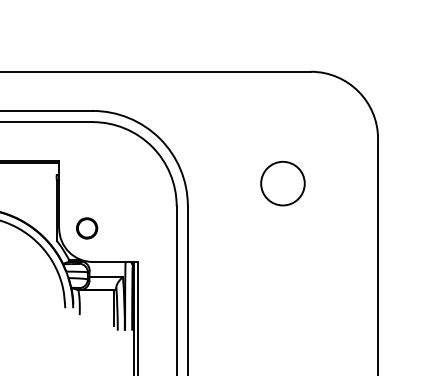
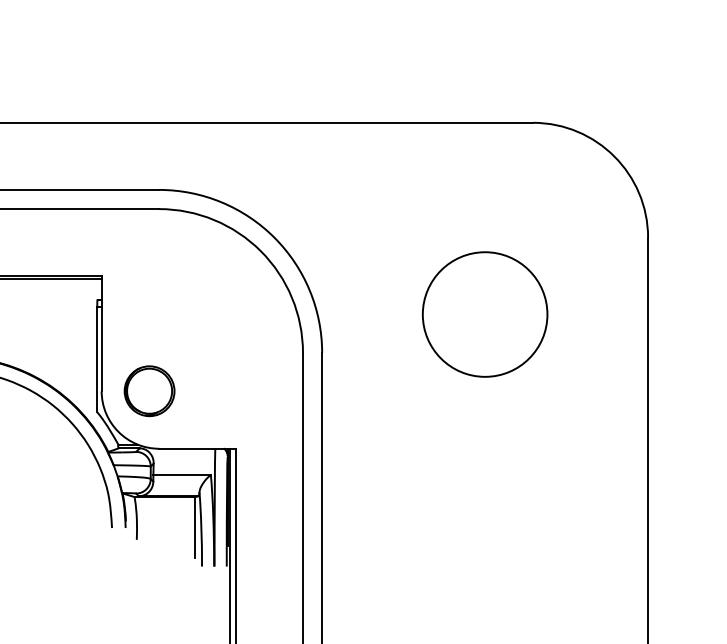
circle: (282, 183) -> (484, 314), size x1.67
circle: (86, 228) -> (148, 391), size x1.43

